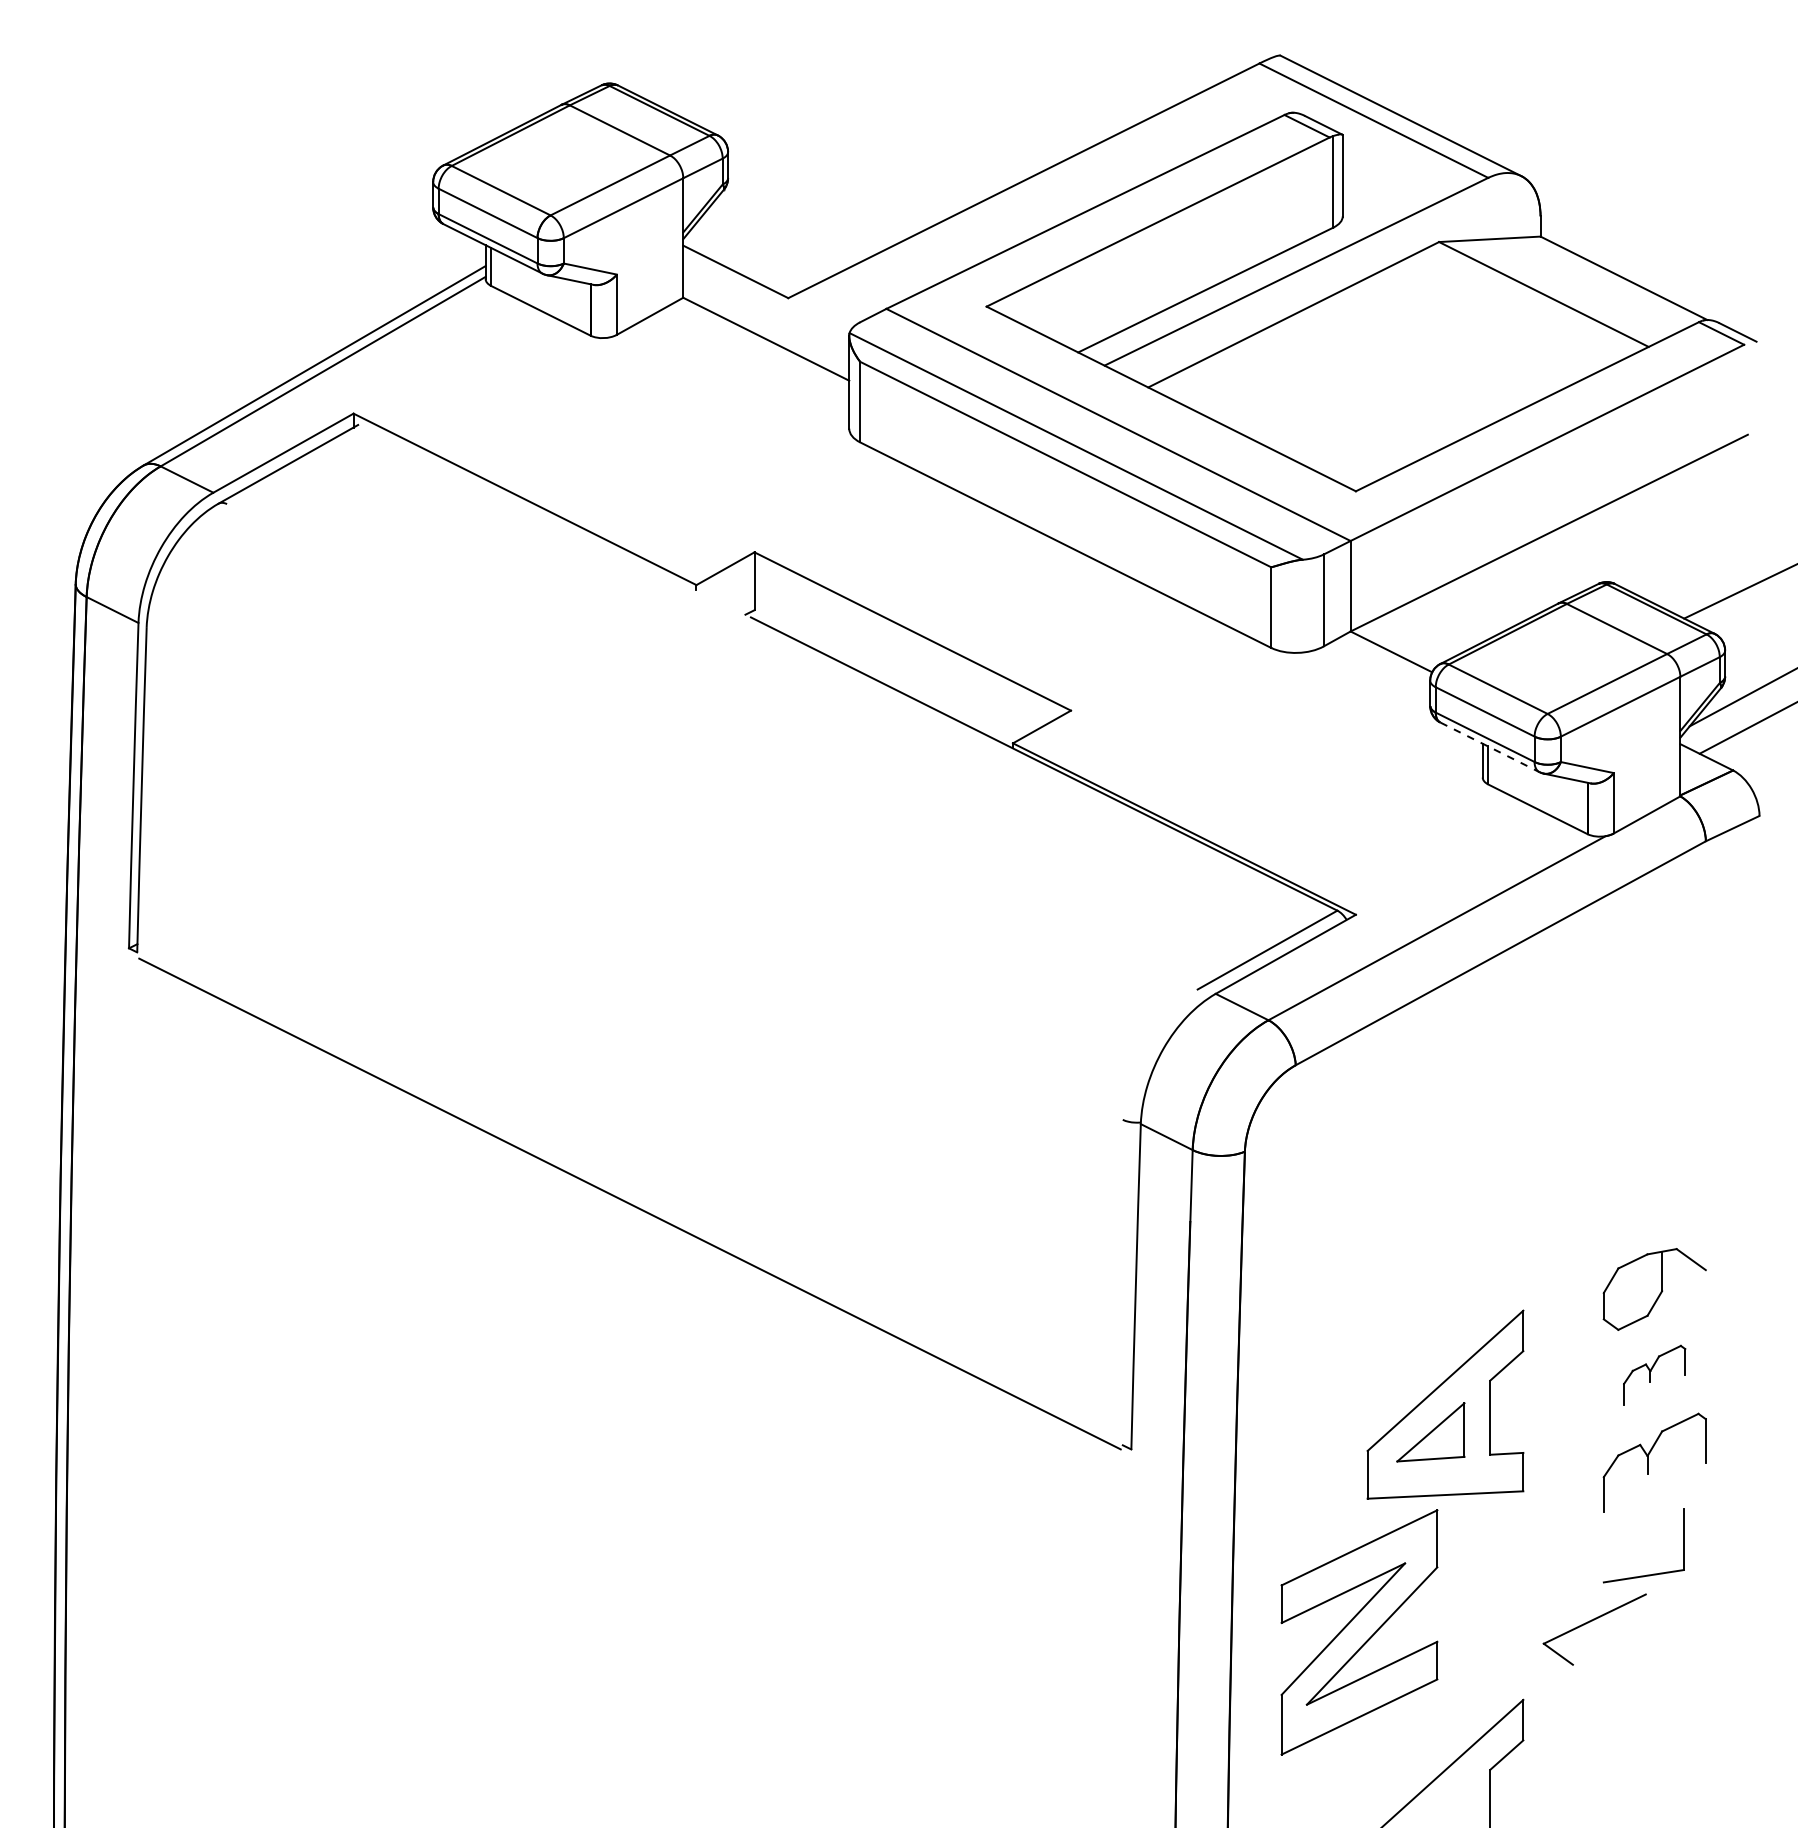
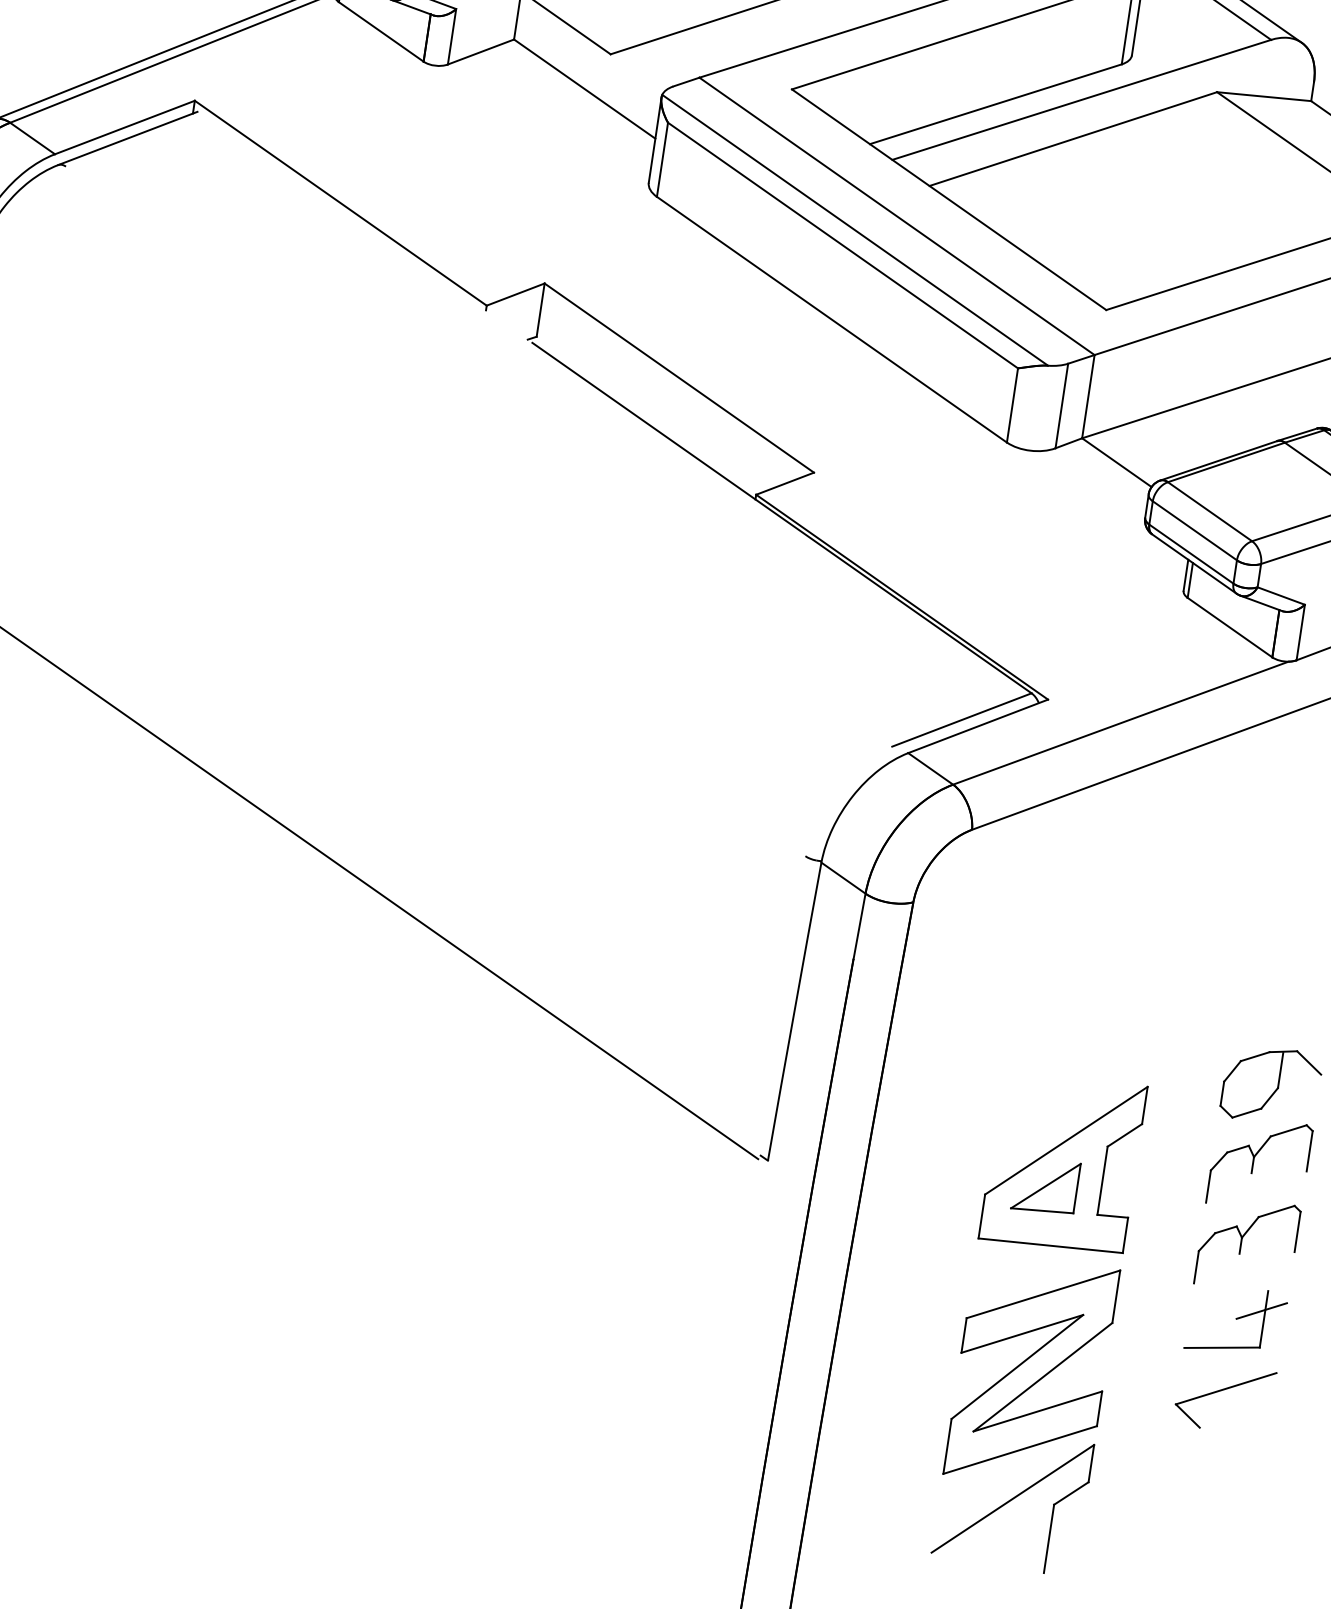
line: (1490, 747) -> (1194, 564), dashed -> solid
part: (1654, 1375) -> (1259, 1164), size x1.67
line: (1679, 1530) -> (1261, 1310), added
part: (1590, 1622) -> (1221, 1391), moved
part: (1359, 1632) -> (1031, 1372), moved

